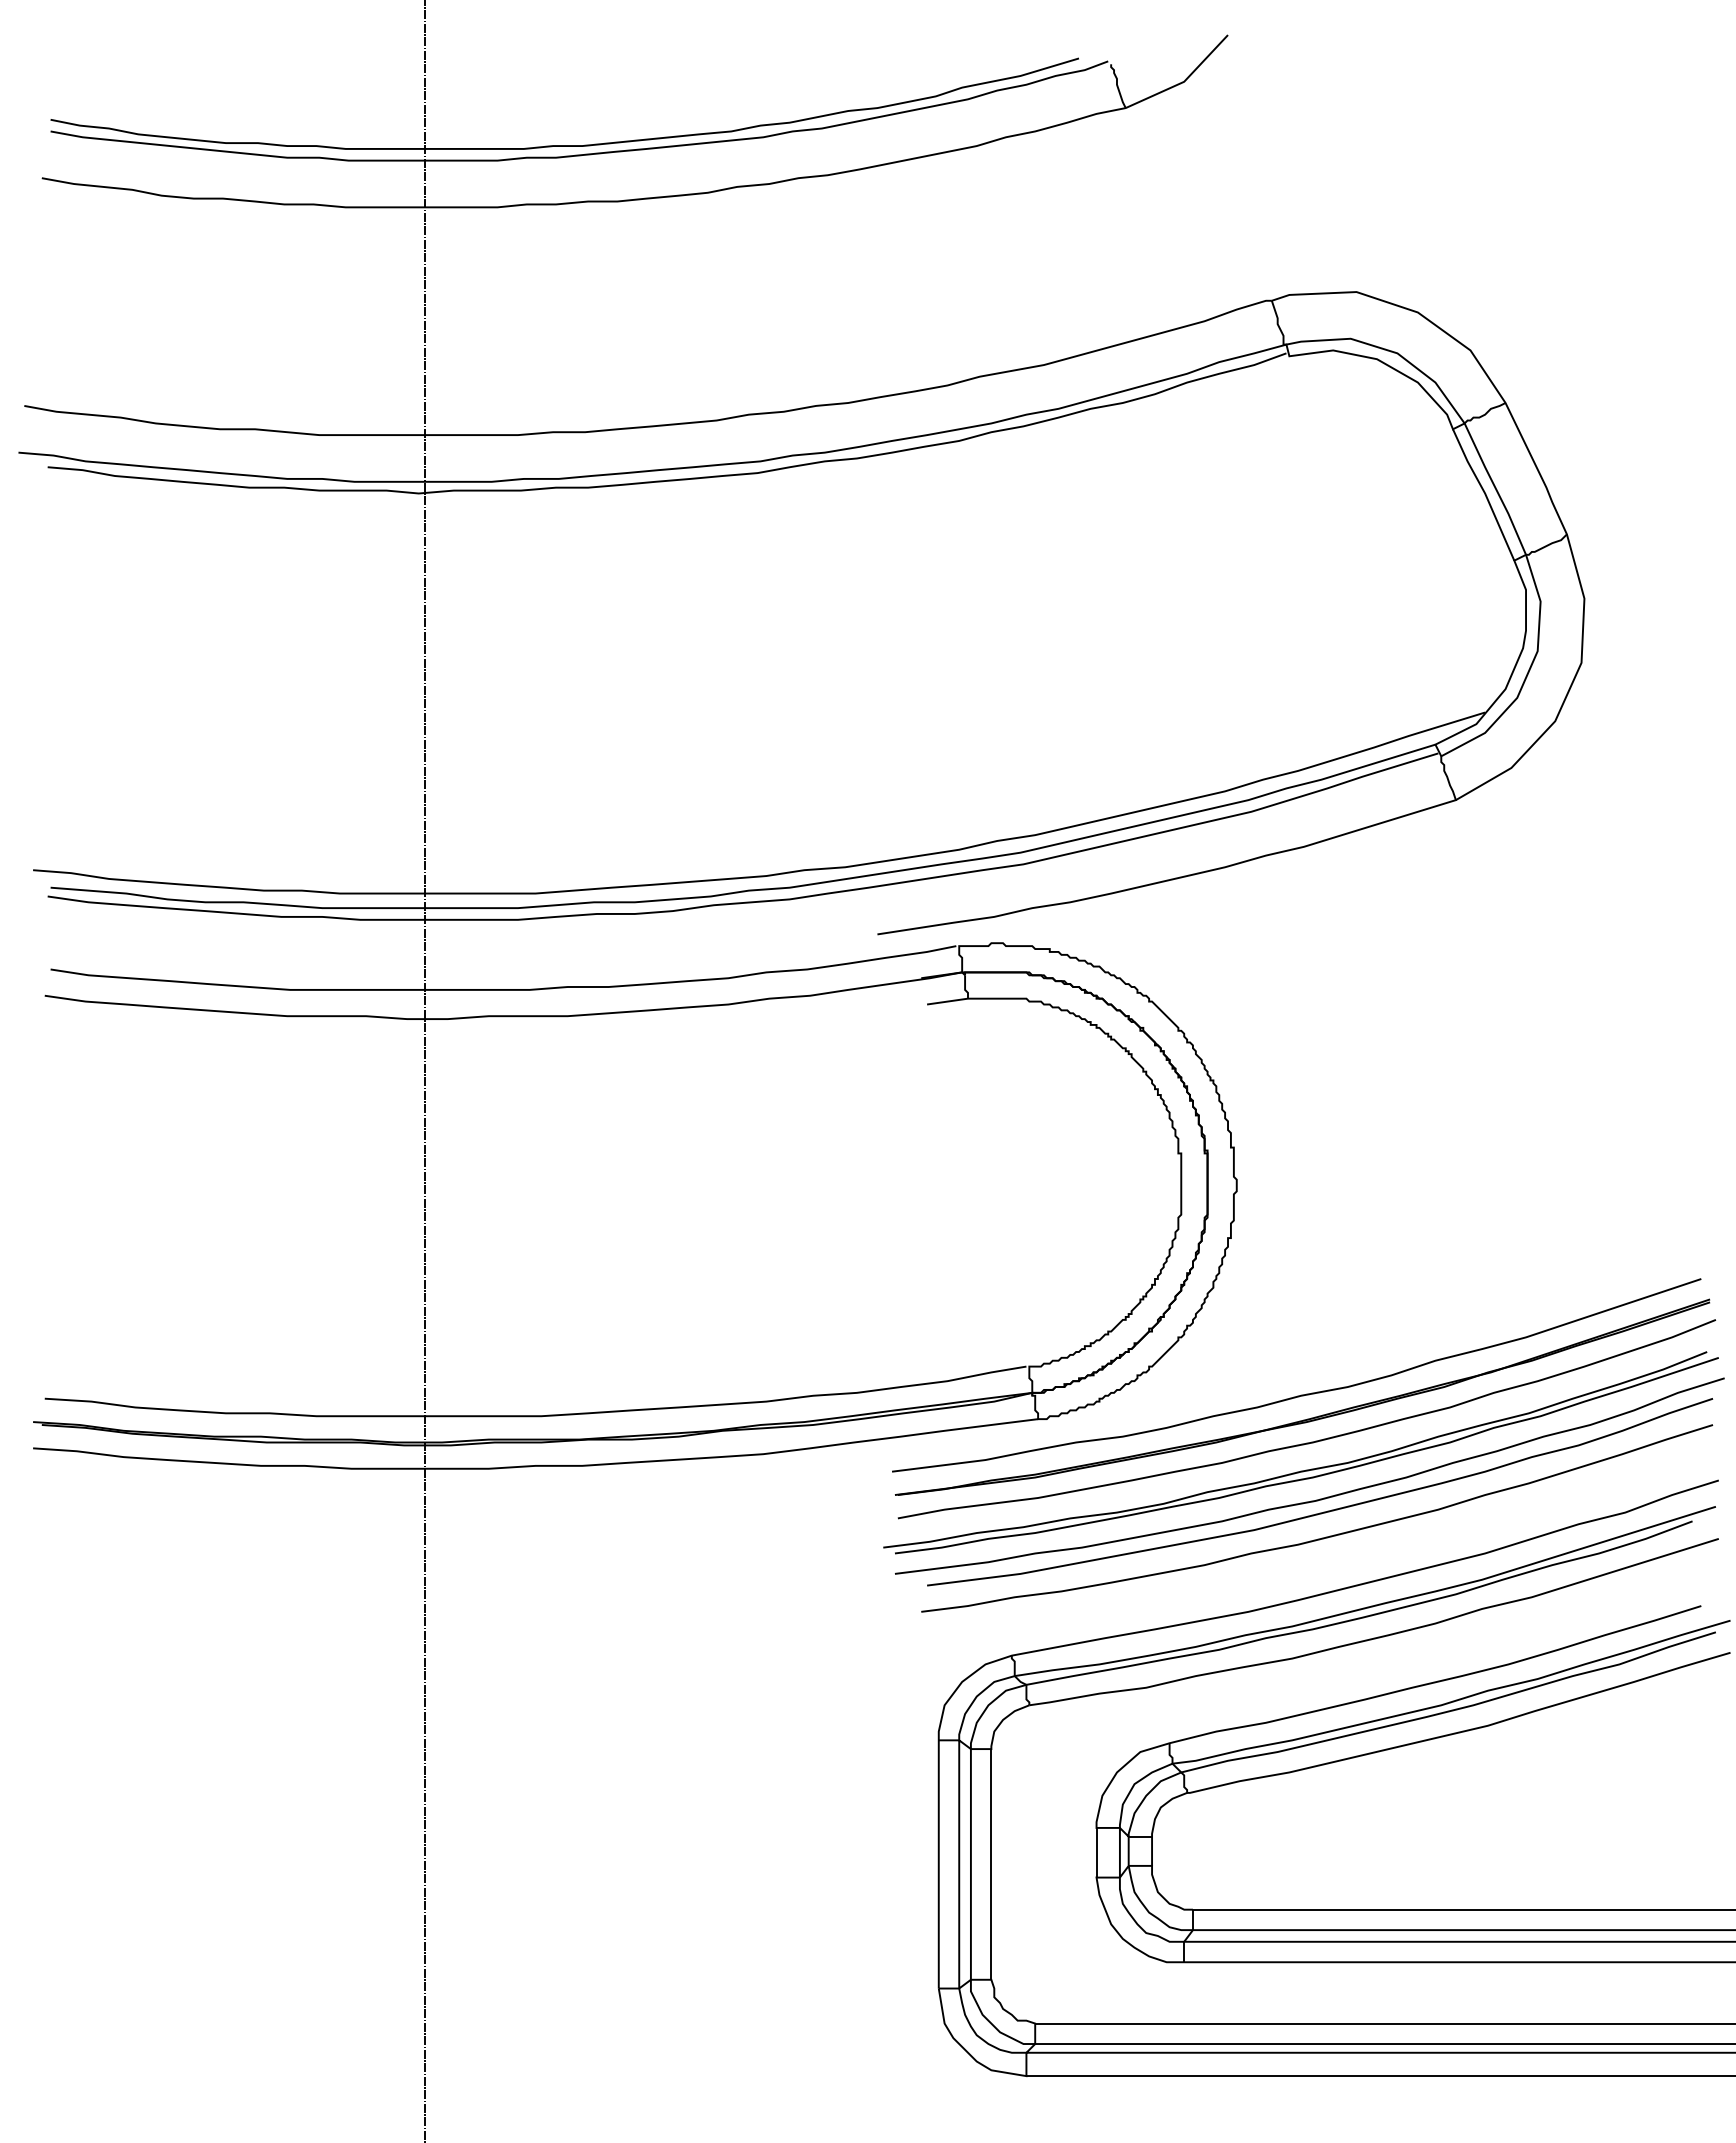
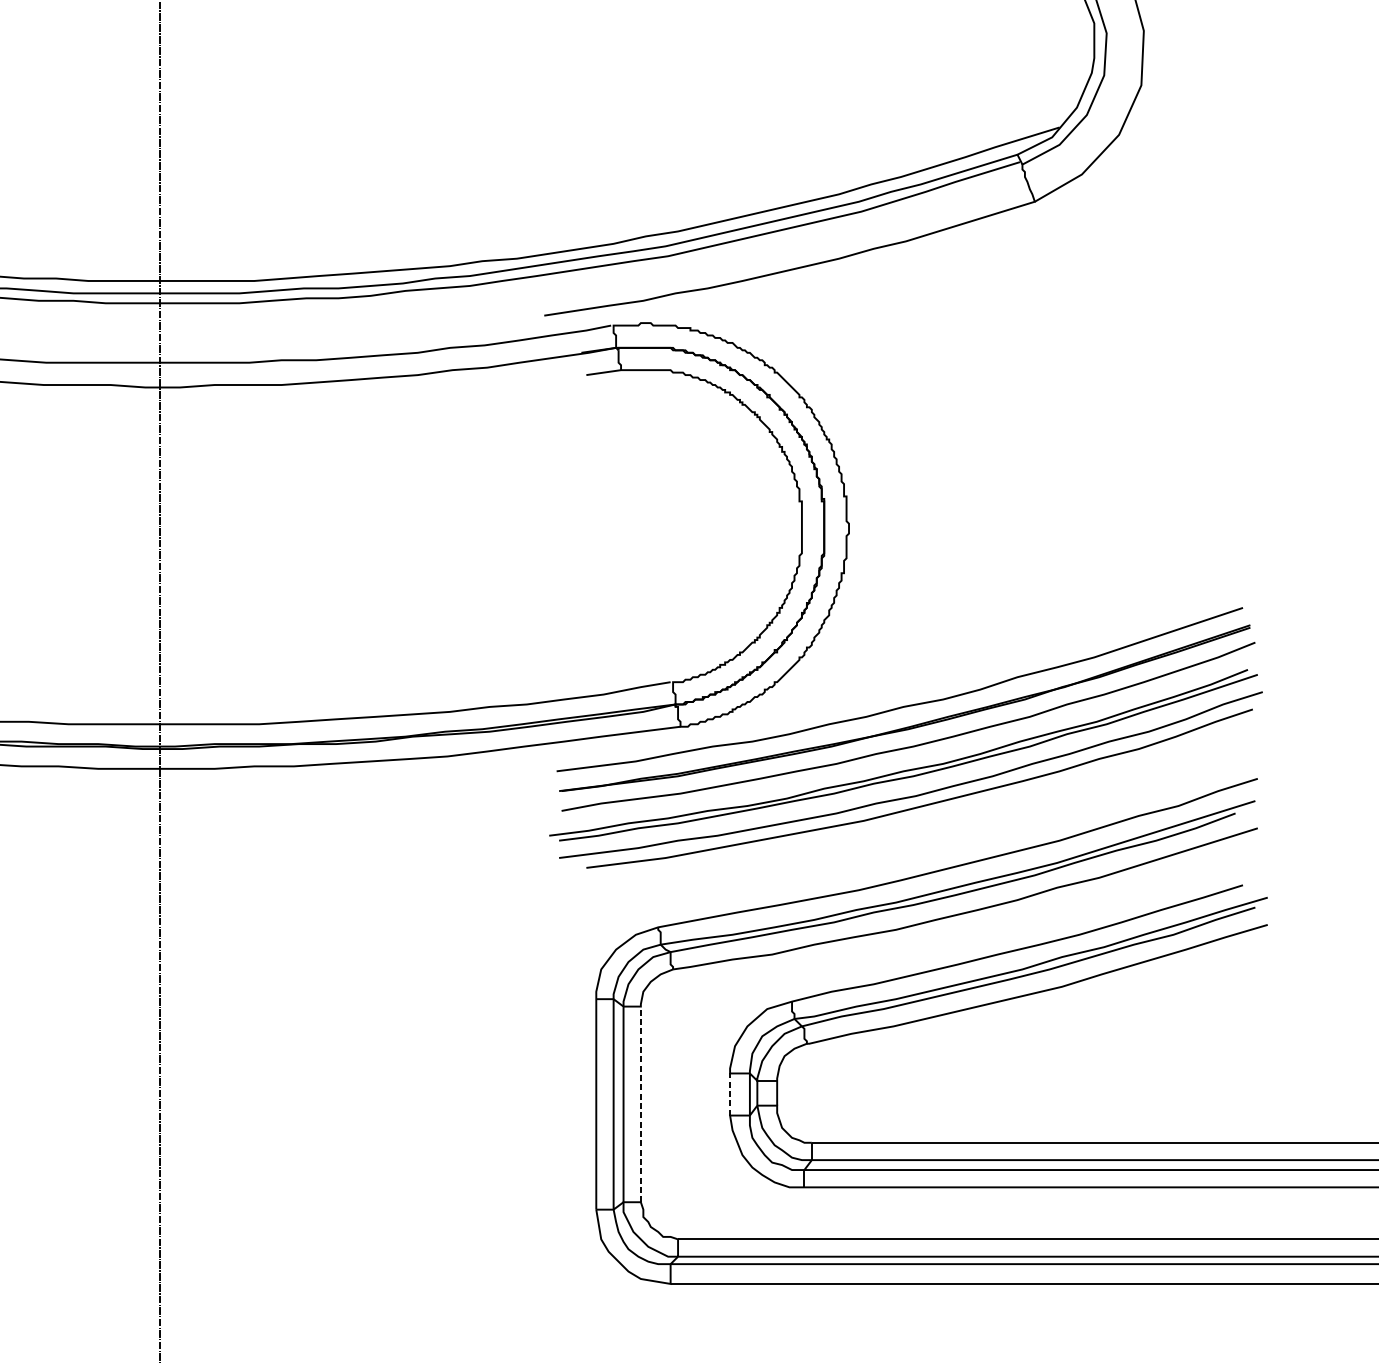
curve: (1321, 1537) -> (920, 827), removed
line: (1096, 1852) -> (730, 1094), solid -> dashed
line: (991, 1863) -> (640, 1103), solid -> dashed

